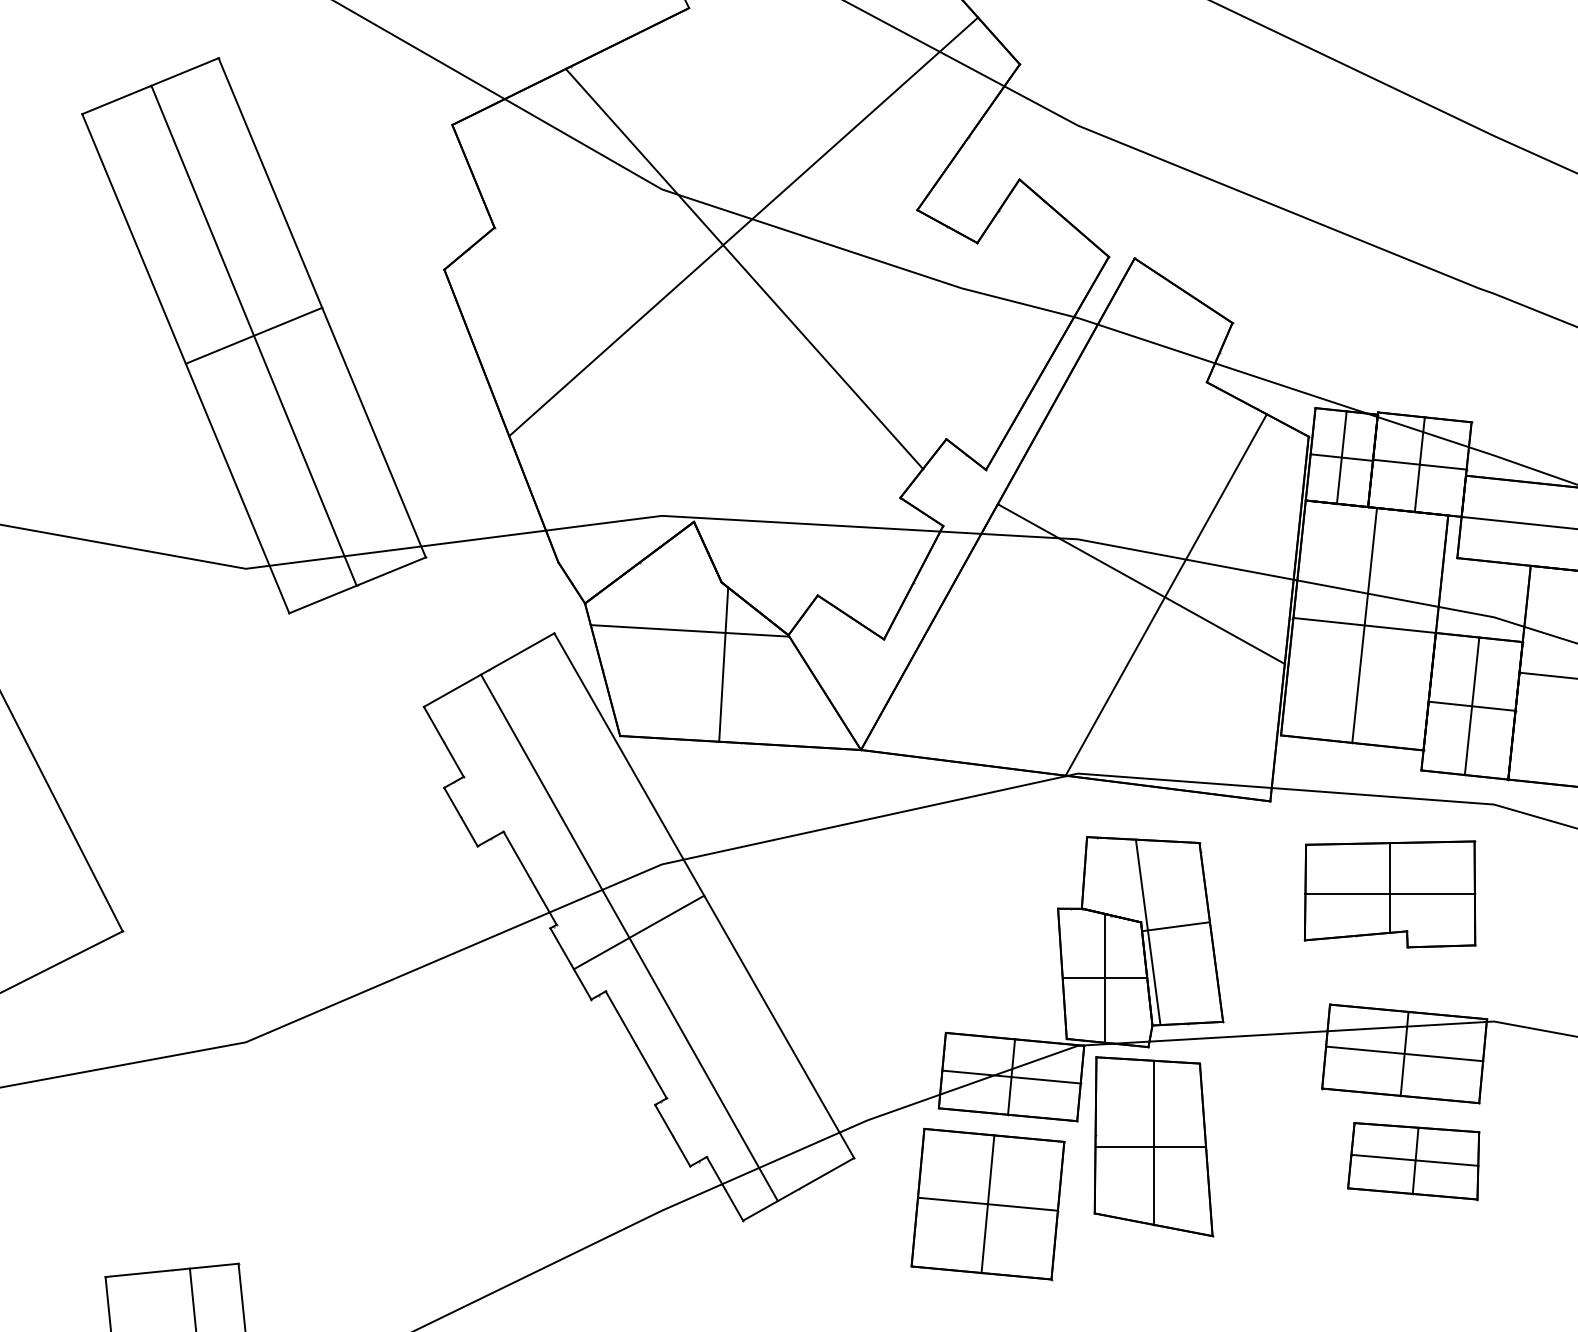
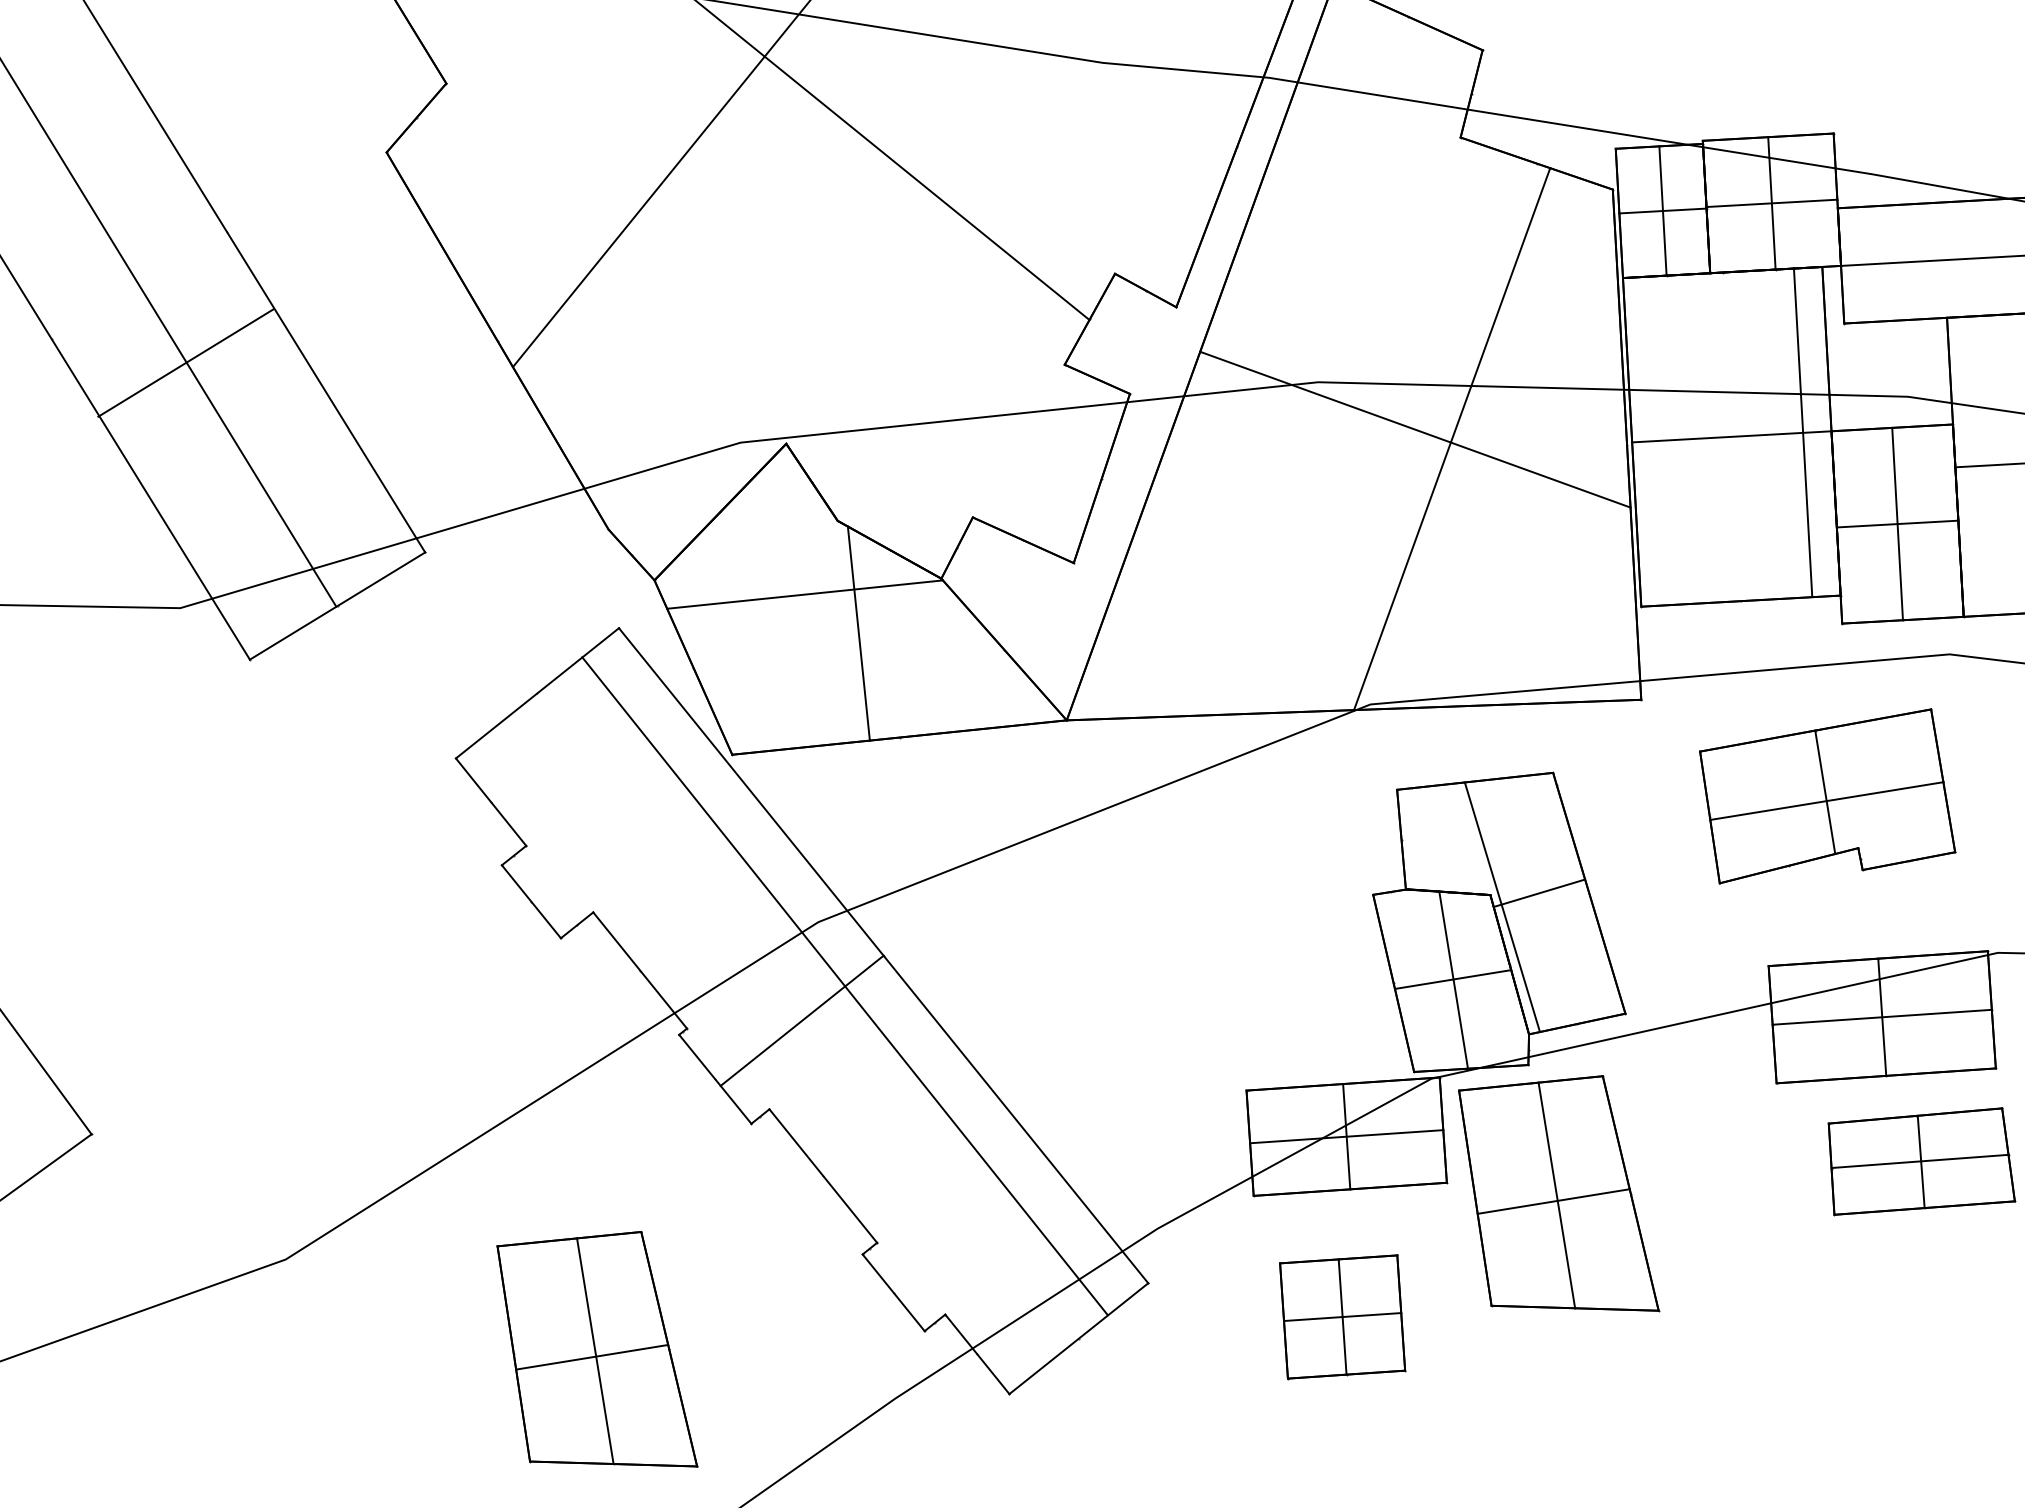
line: (253, 335) -> (185, 362), moved
line: (1364, 625) -> (1802, 432), moved
line: (629, 937) -> (845, 985), moved
part: (454, 1146) -> (595, 1356), added
part: (987, 1204) -> (1342, 1317), size x0.6

